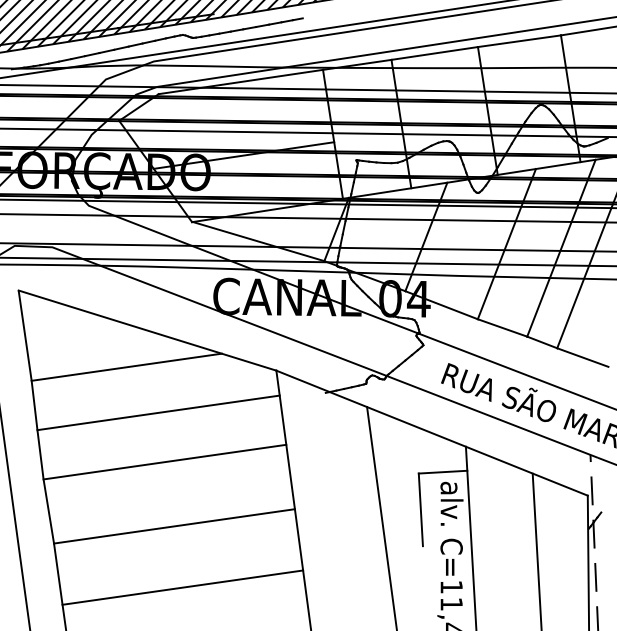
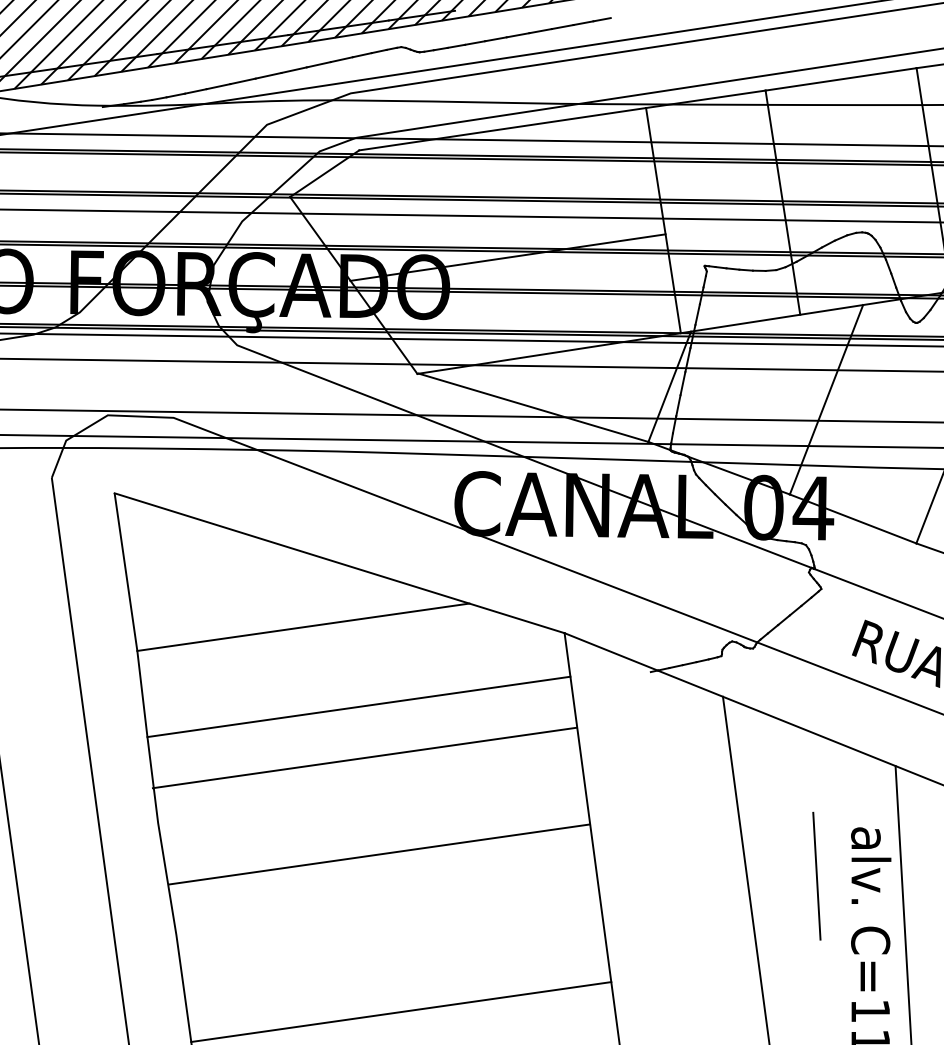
line: (164, 461) -> (364, 756), moved
line: (442, 471) -> (854, 809), removed
line: (174, 526) -> (379, 854), moved

